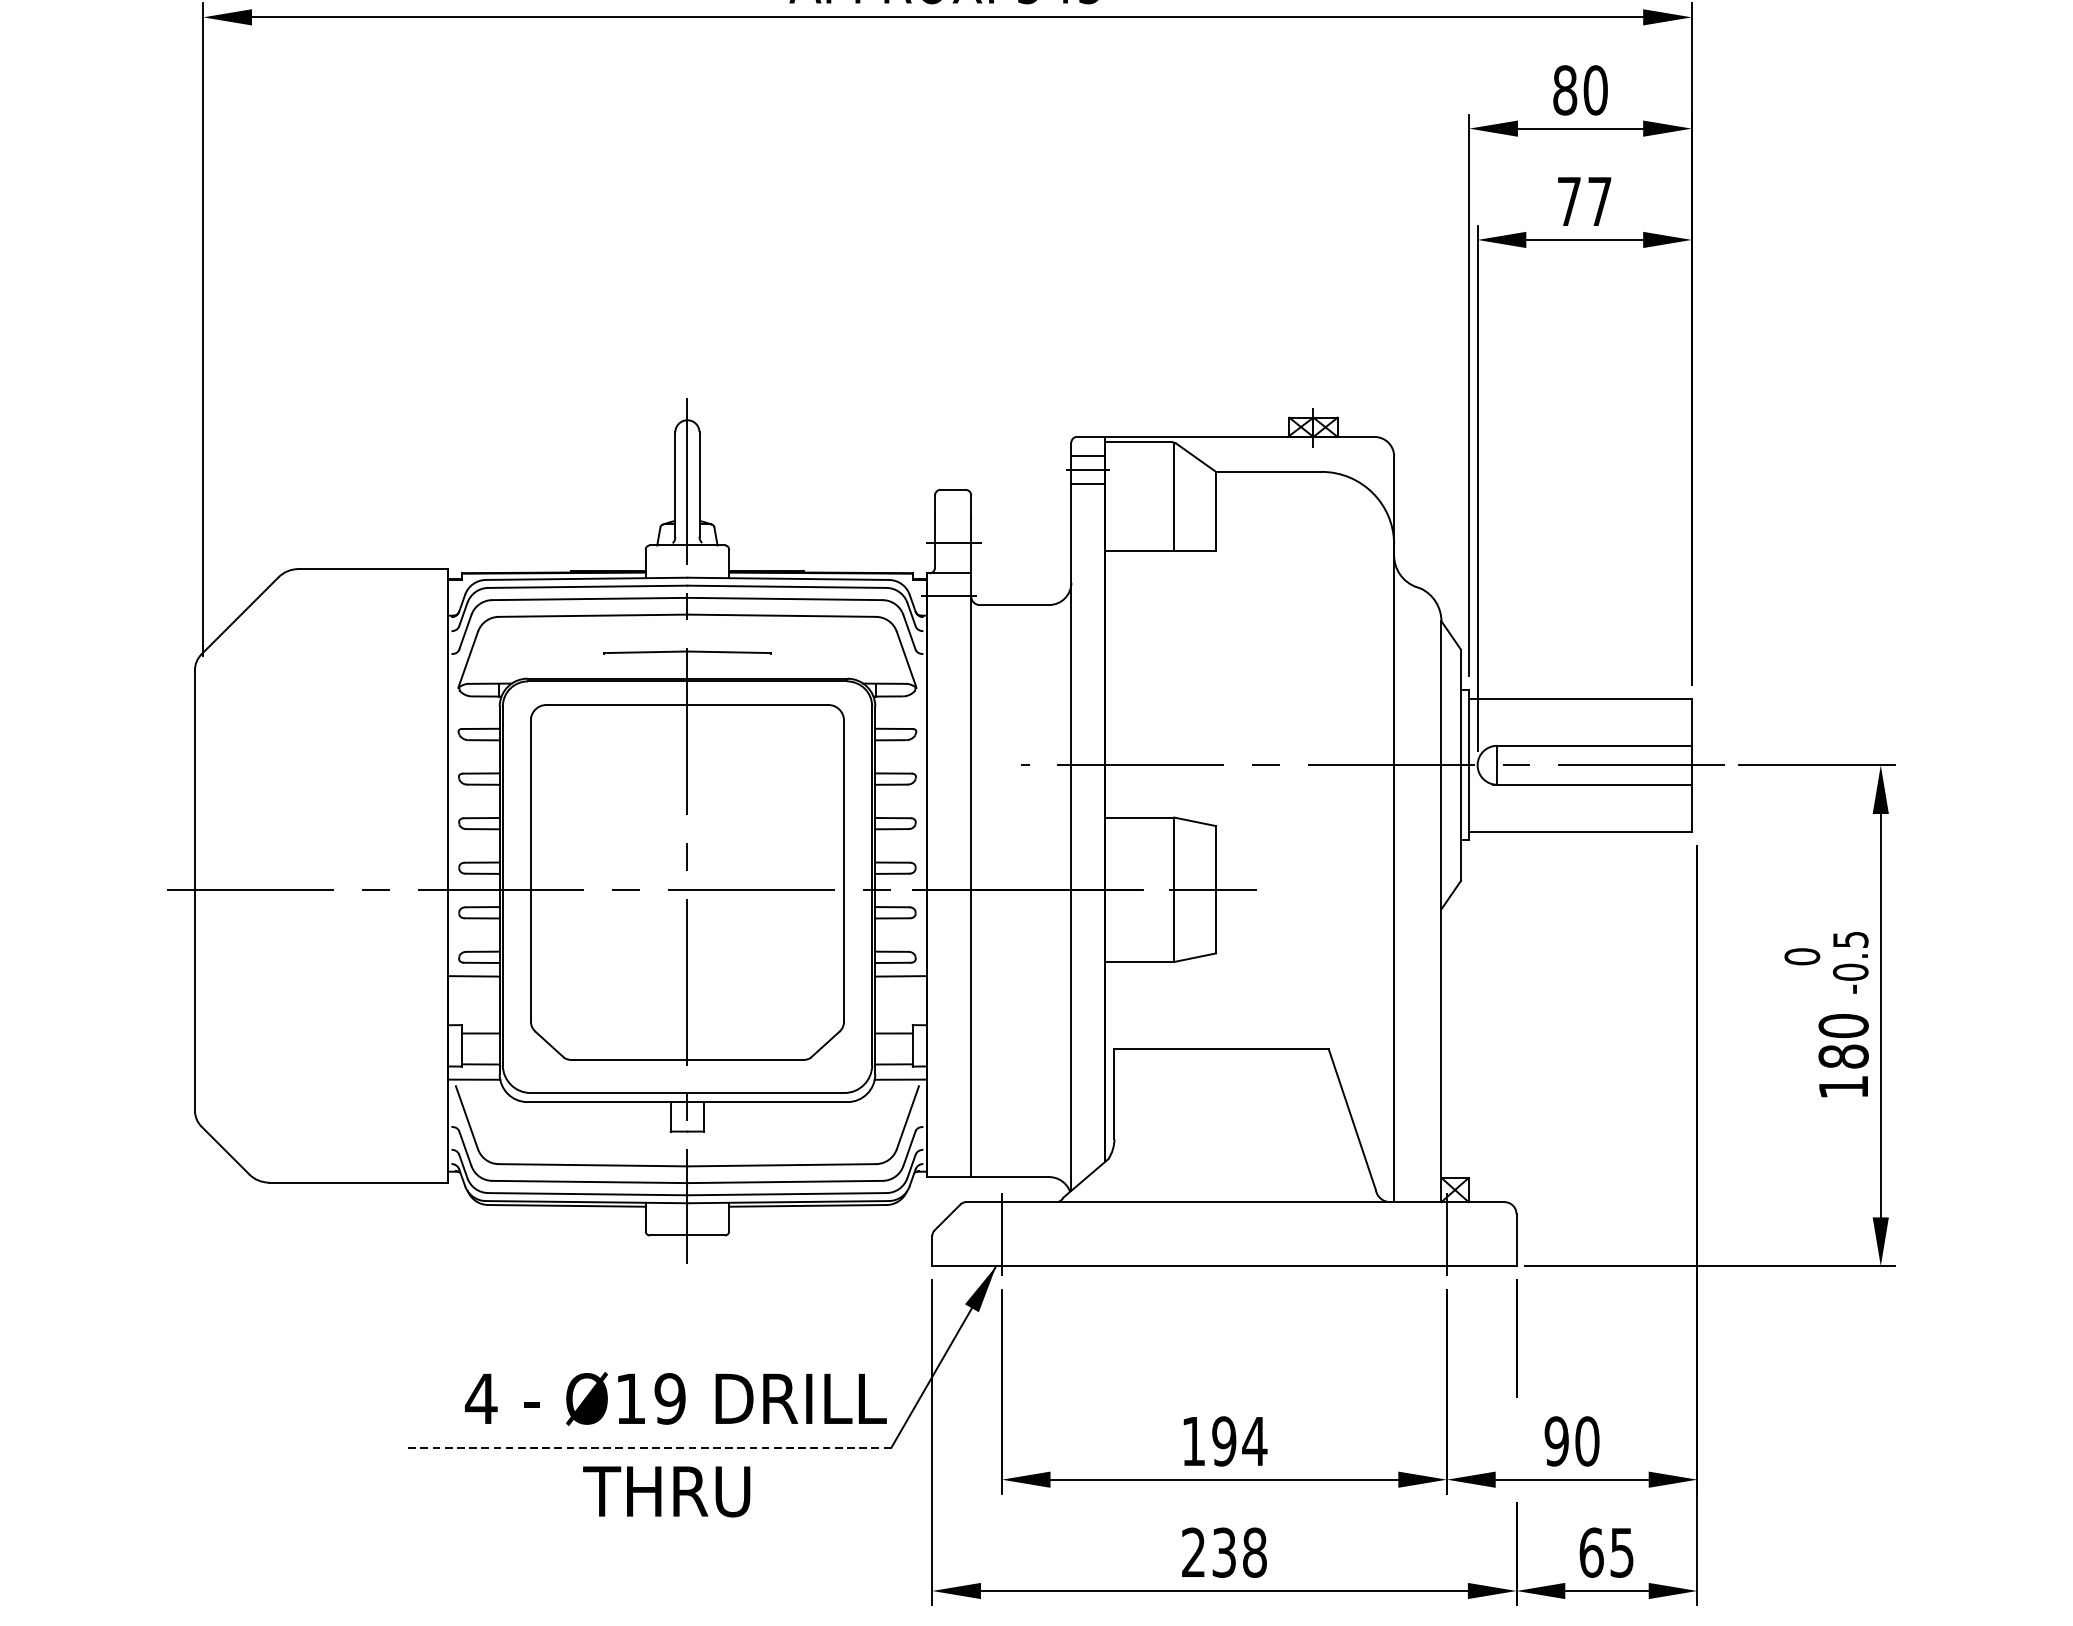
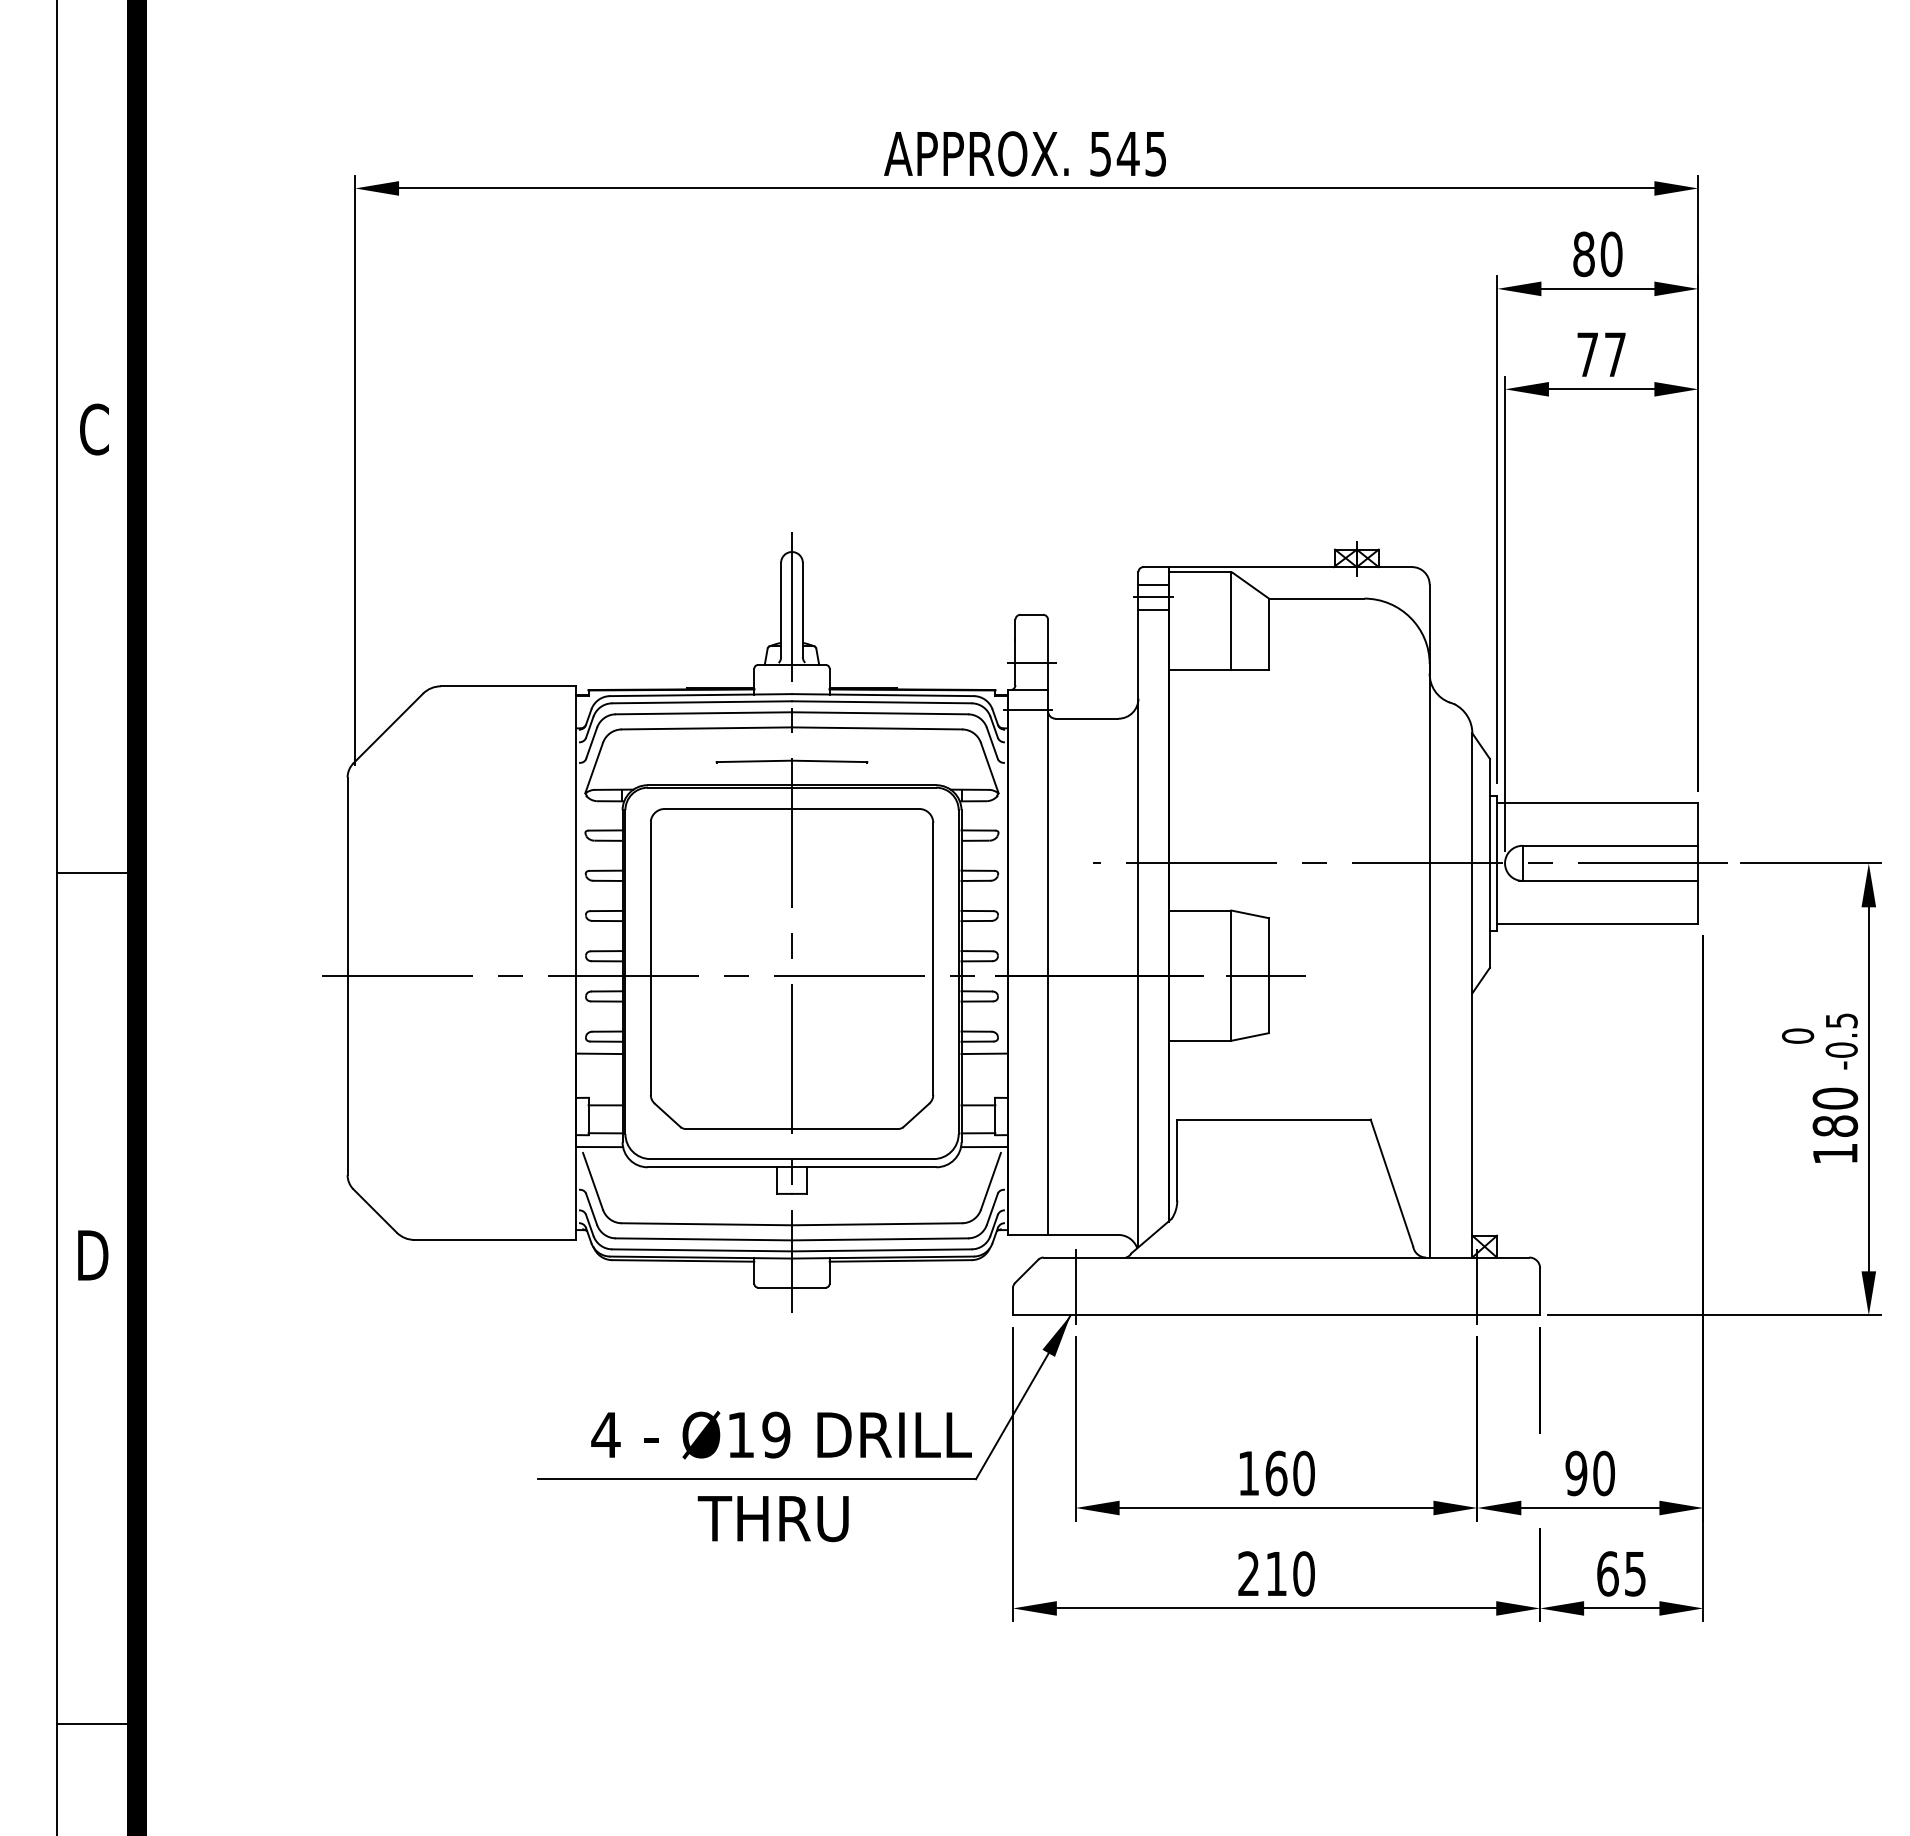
text: (1239, 1441) -> (1290, 1473), 194 -> 160
line: (648, 1448) -> (756, 1479), dashed -> solid
text: (1239, 1552) -> (1290, 1573), 238 -> 210

